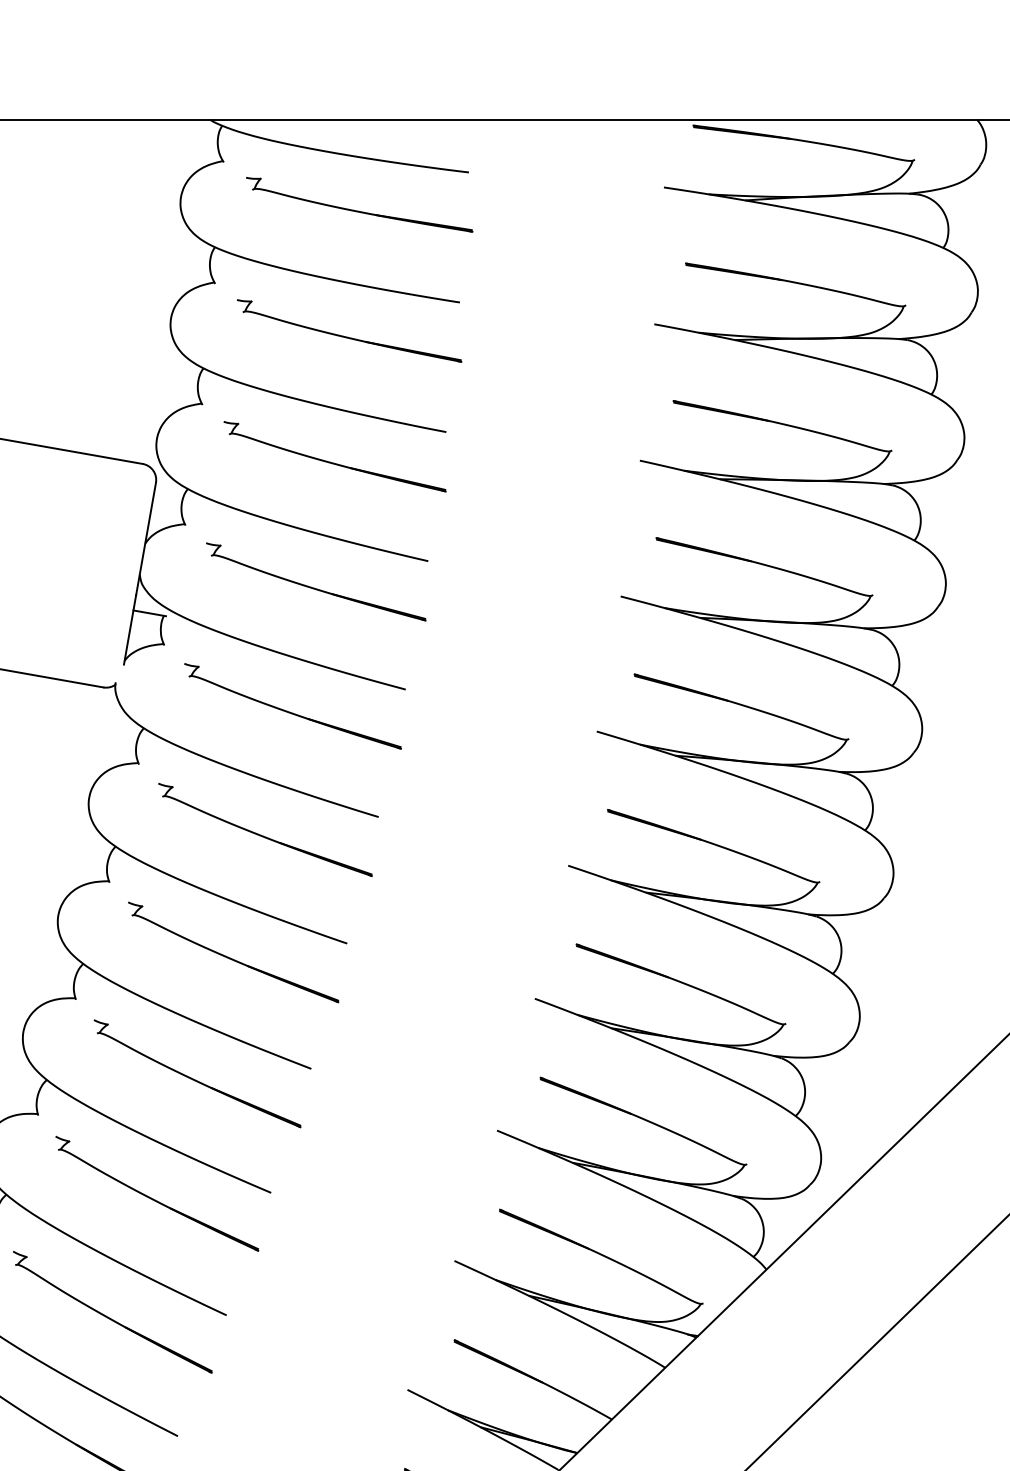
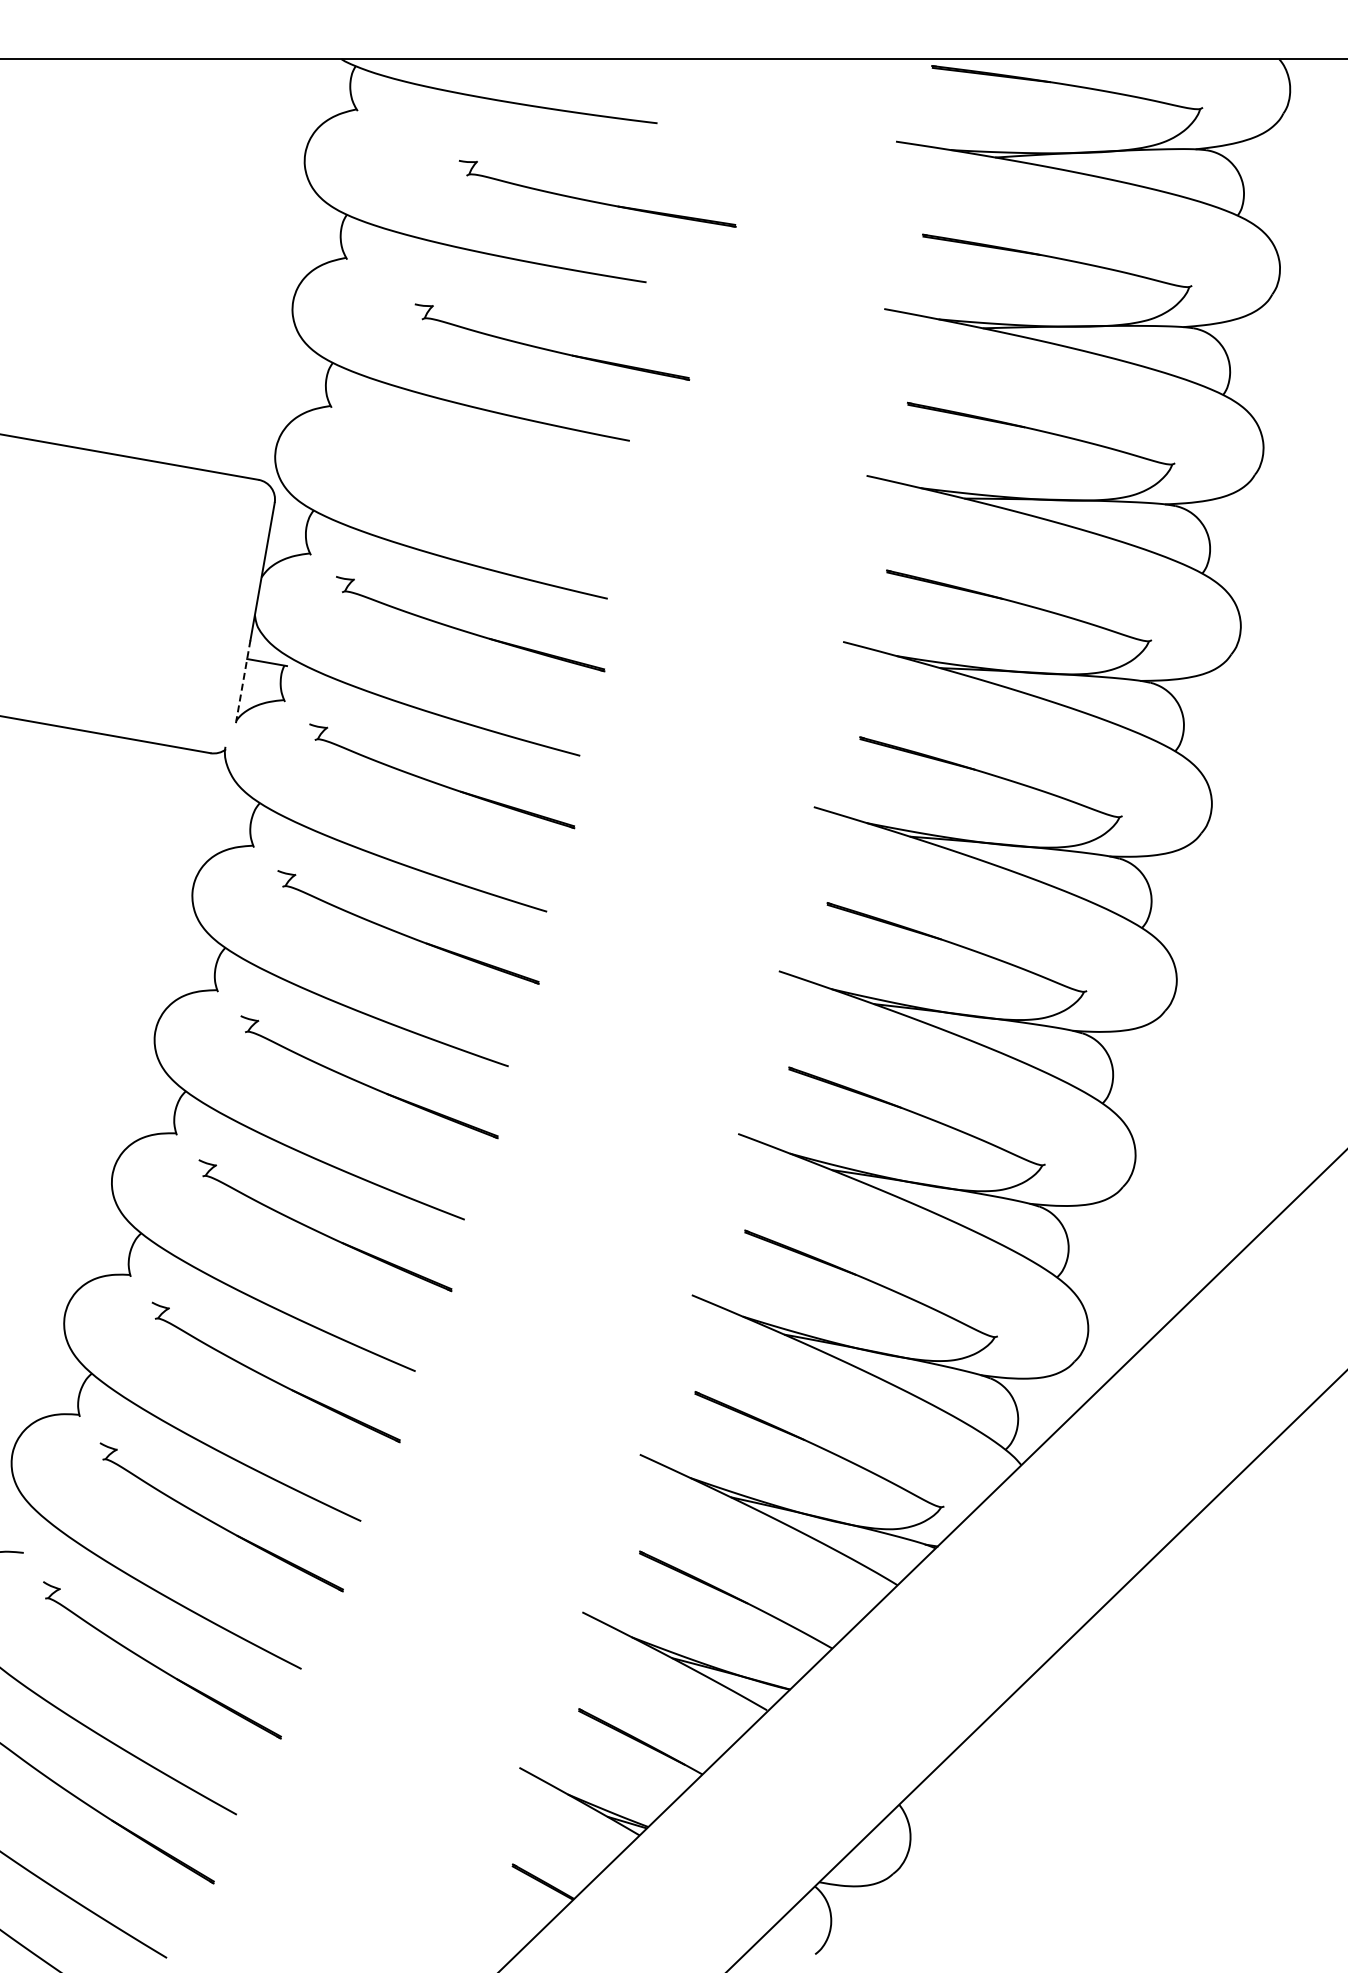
part: (359, 211) -> (597, 201), moved
part: (348, 336) -> (551, 349), moved
part: (334, 462) -> (493, 478), removed
line: (129, 630) -> (242, 683), solid -> dashed

